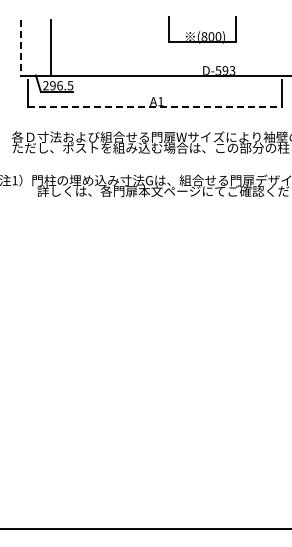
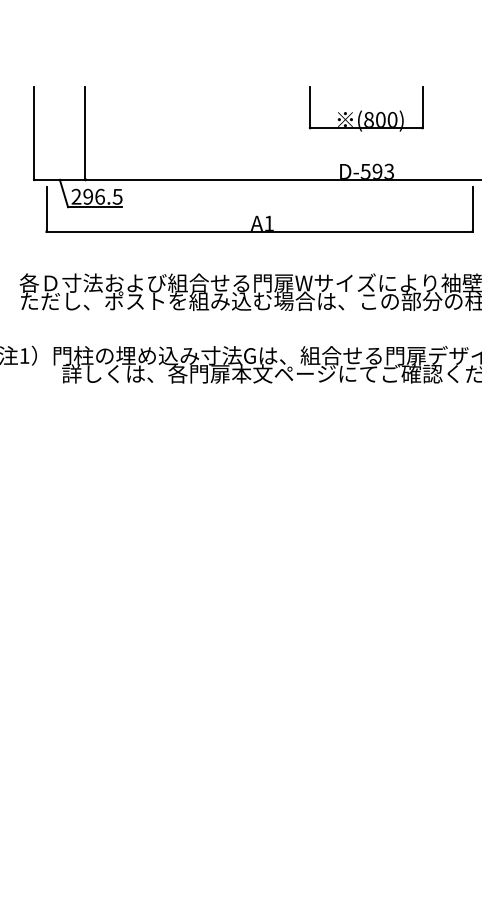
part: (202, 29) -> (365, 107), moved
line: (20, 47) -> (33, 132), dashed -> solid
line: (155, 106) -> (260, 231), dashed -> solid

